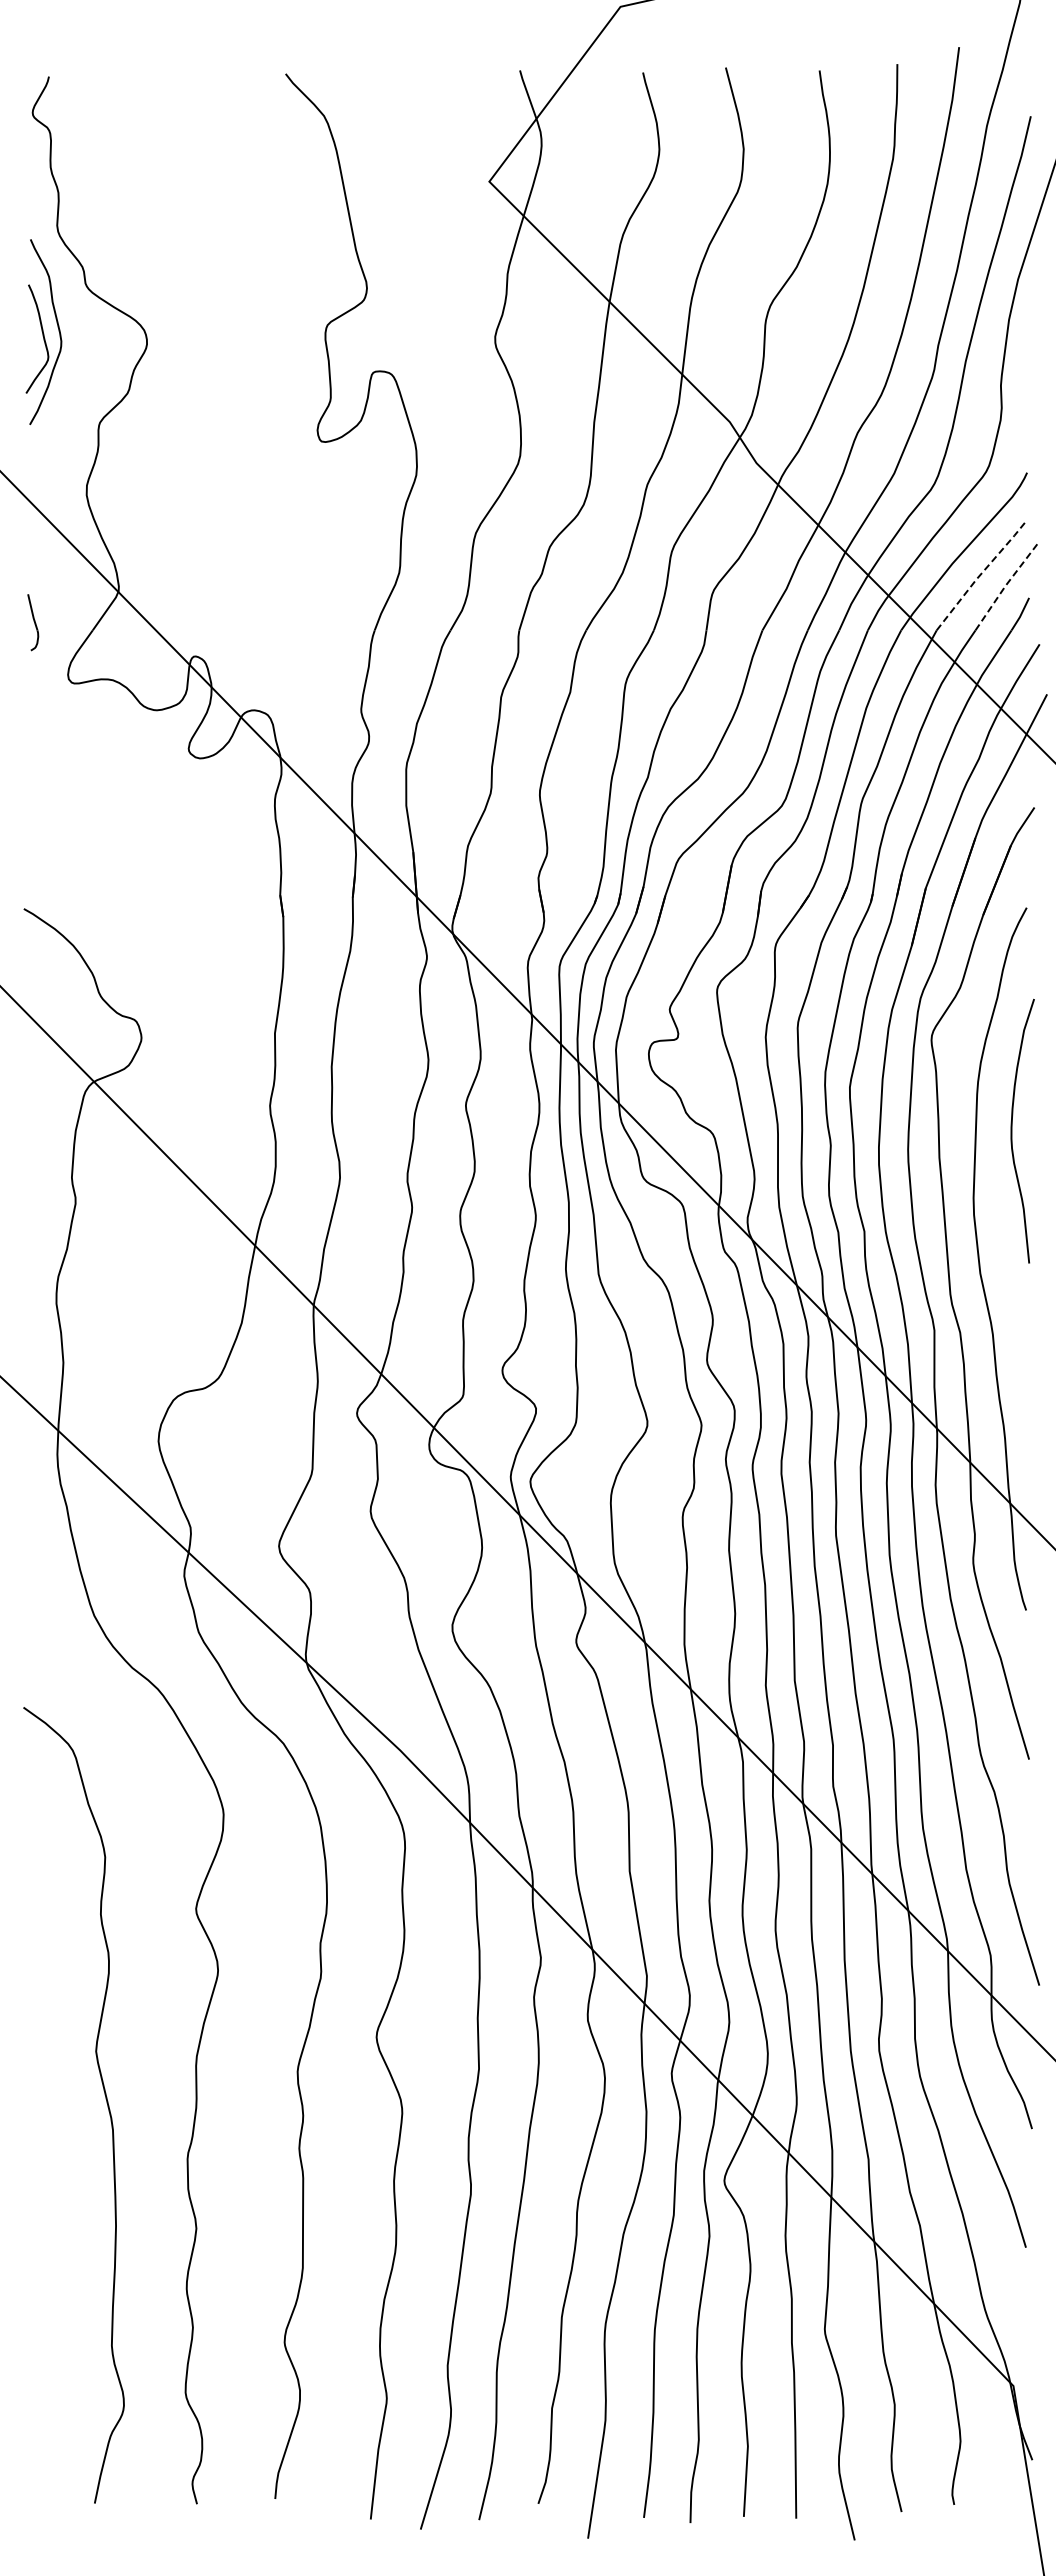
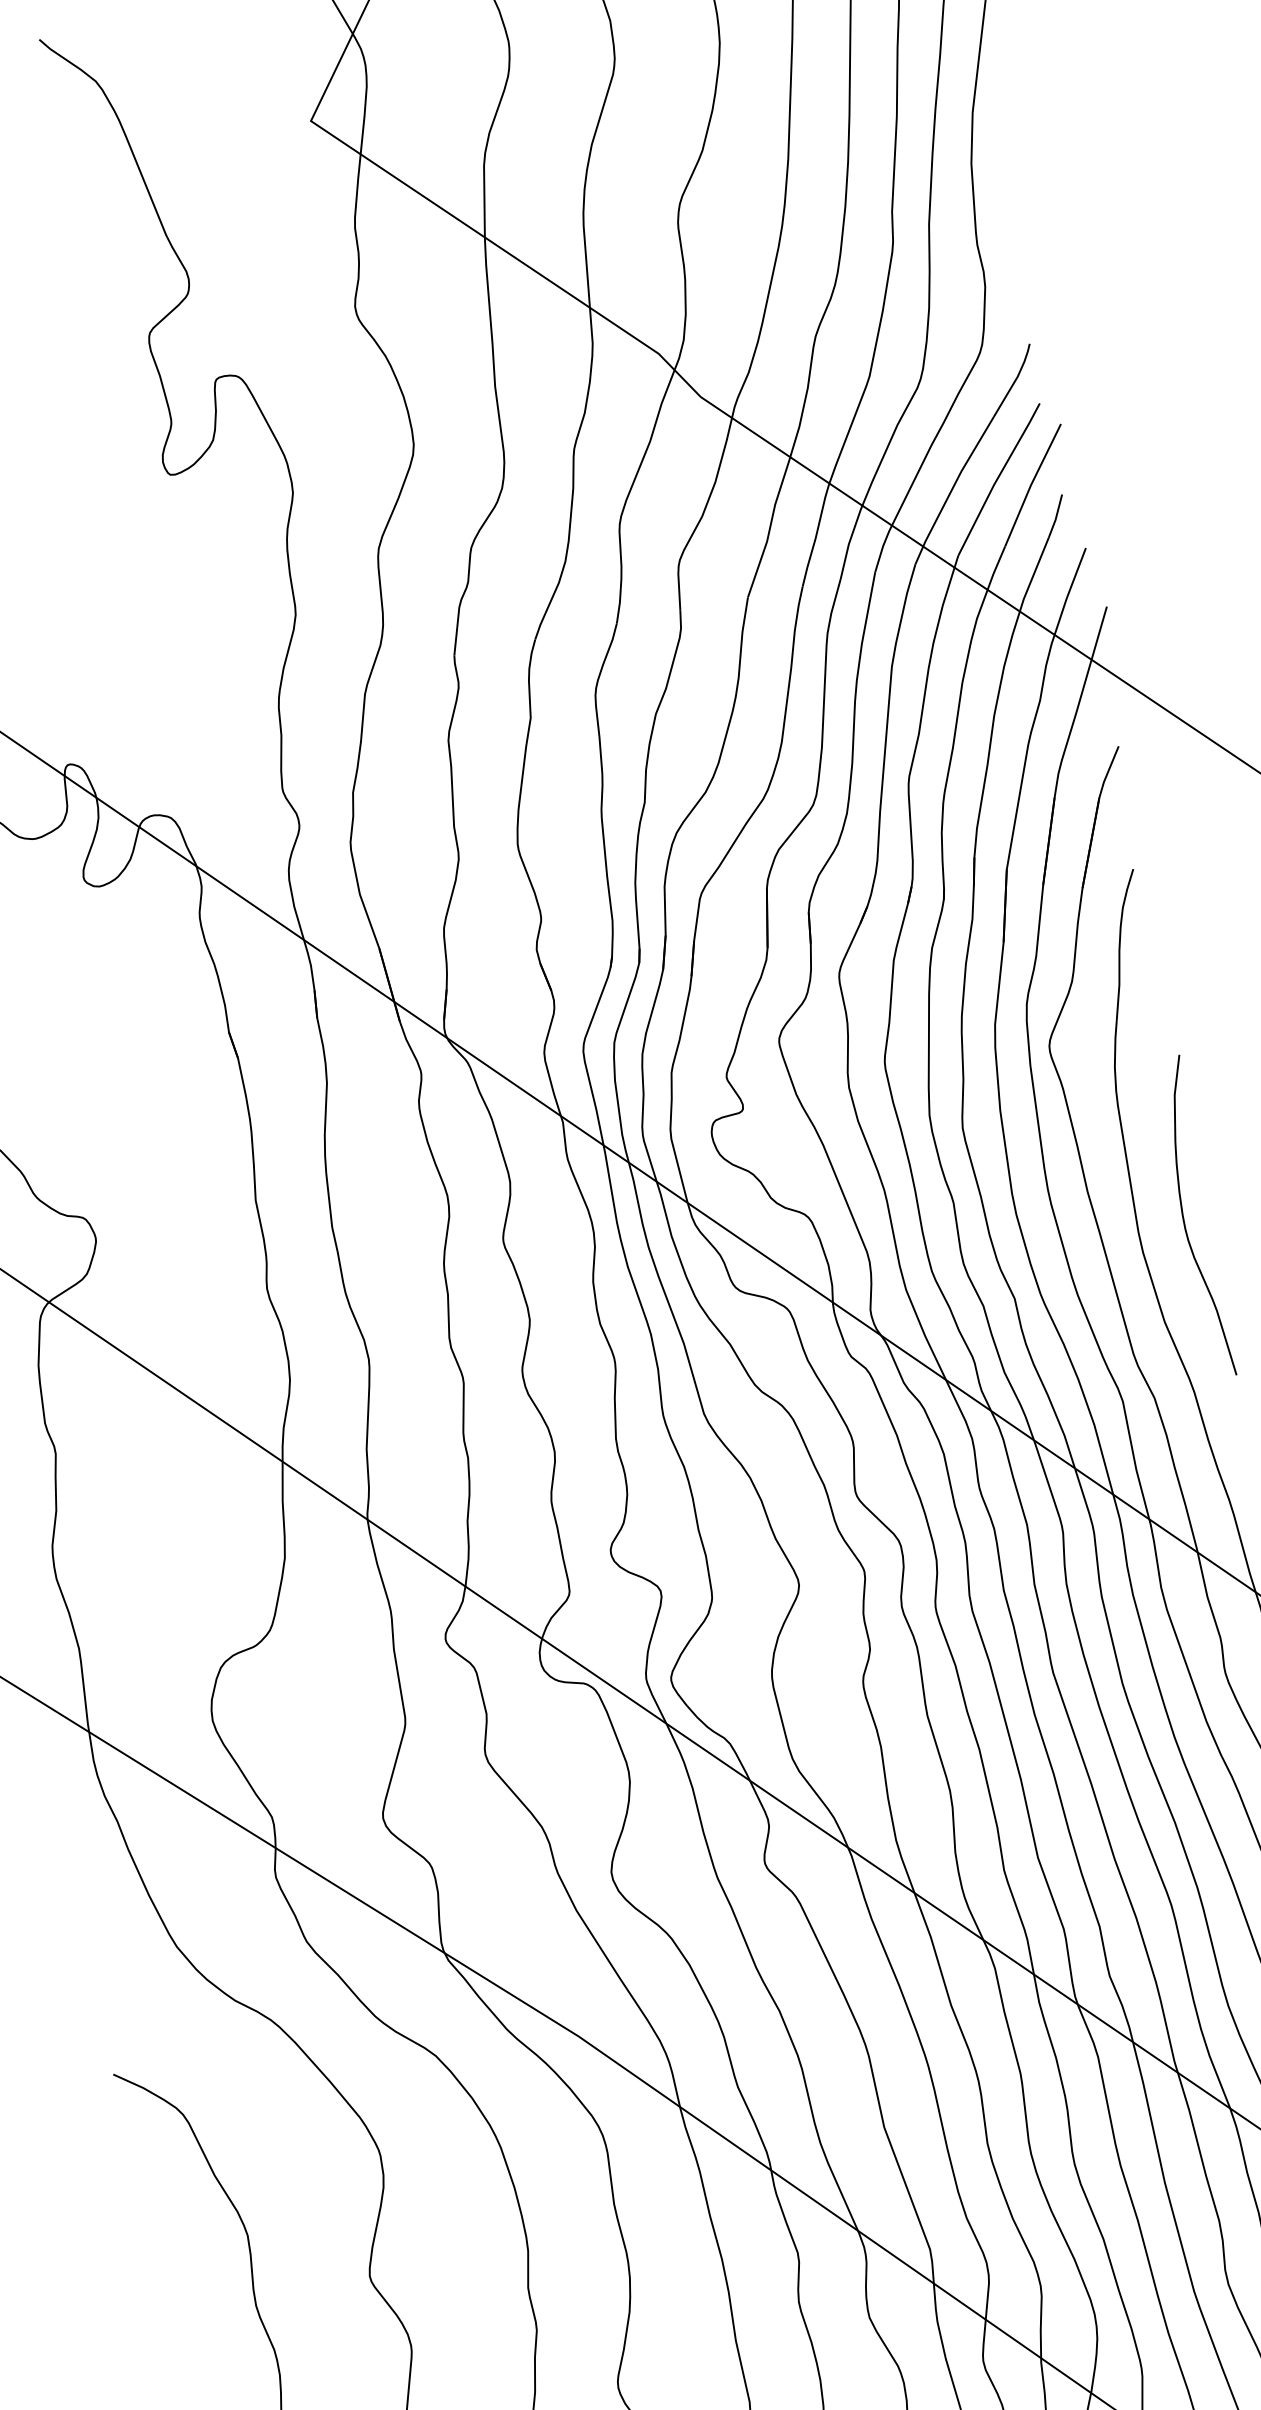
line: (980, 574) -> (997, 477), dashed -> solid
line: (1006, 584) -> (1031, 483), dashed -> solid
curve: (1012, 1130) -> (1184, 1218), moved

